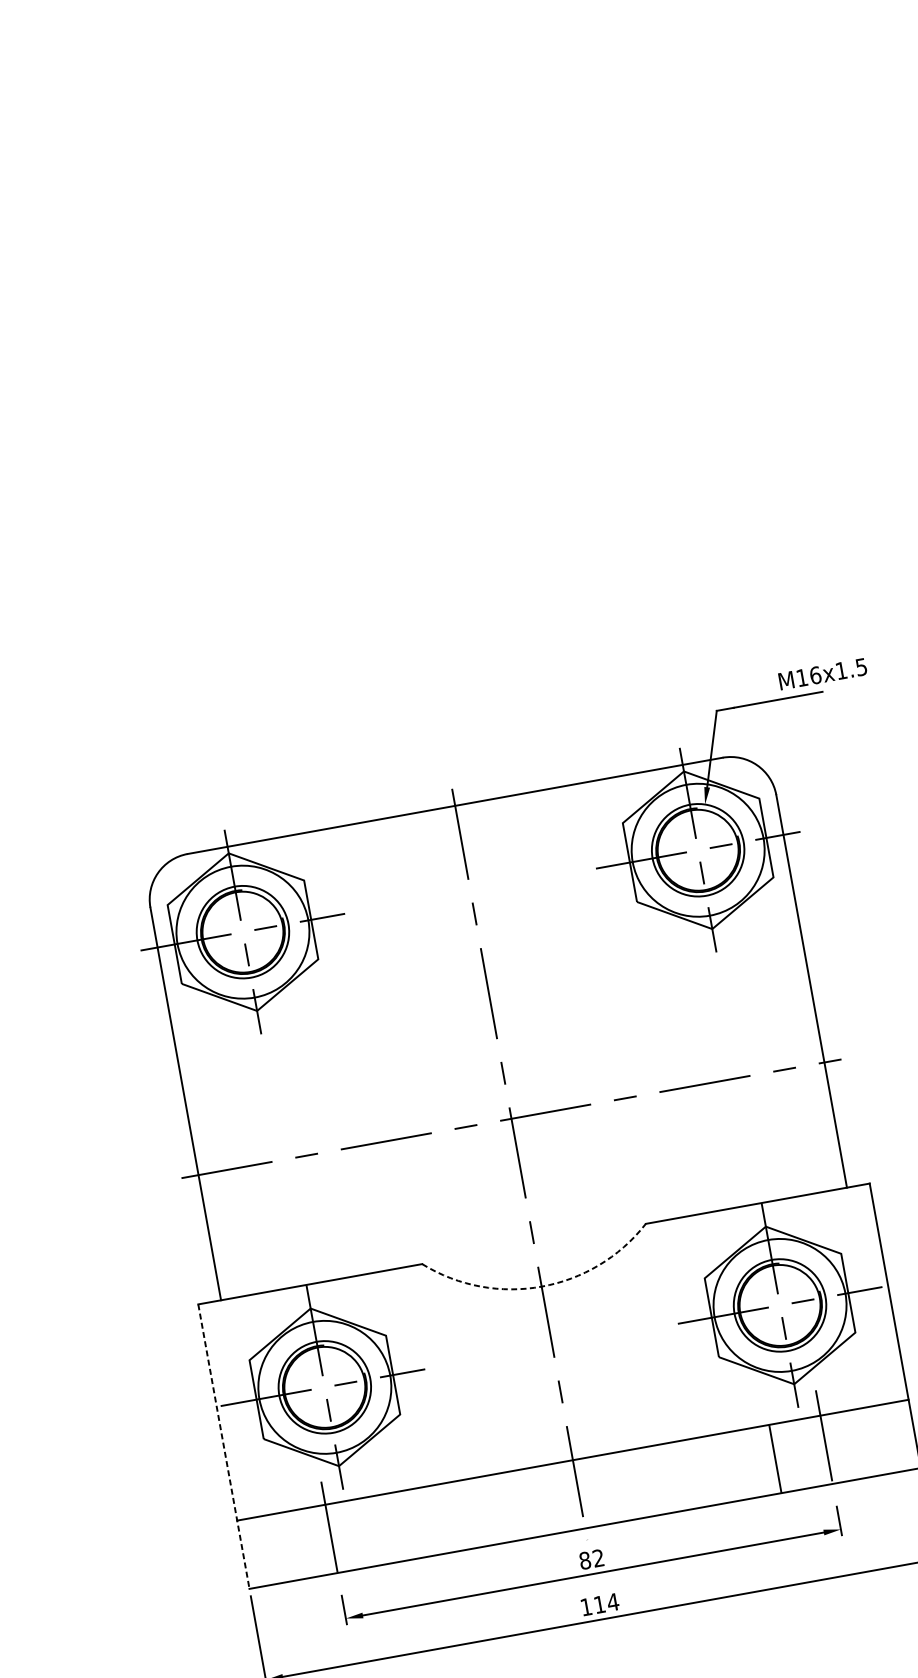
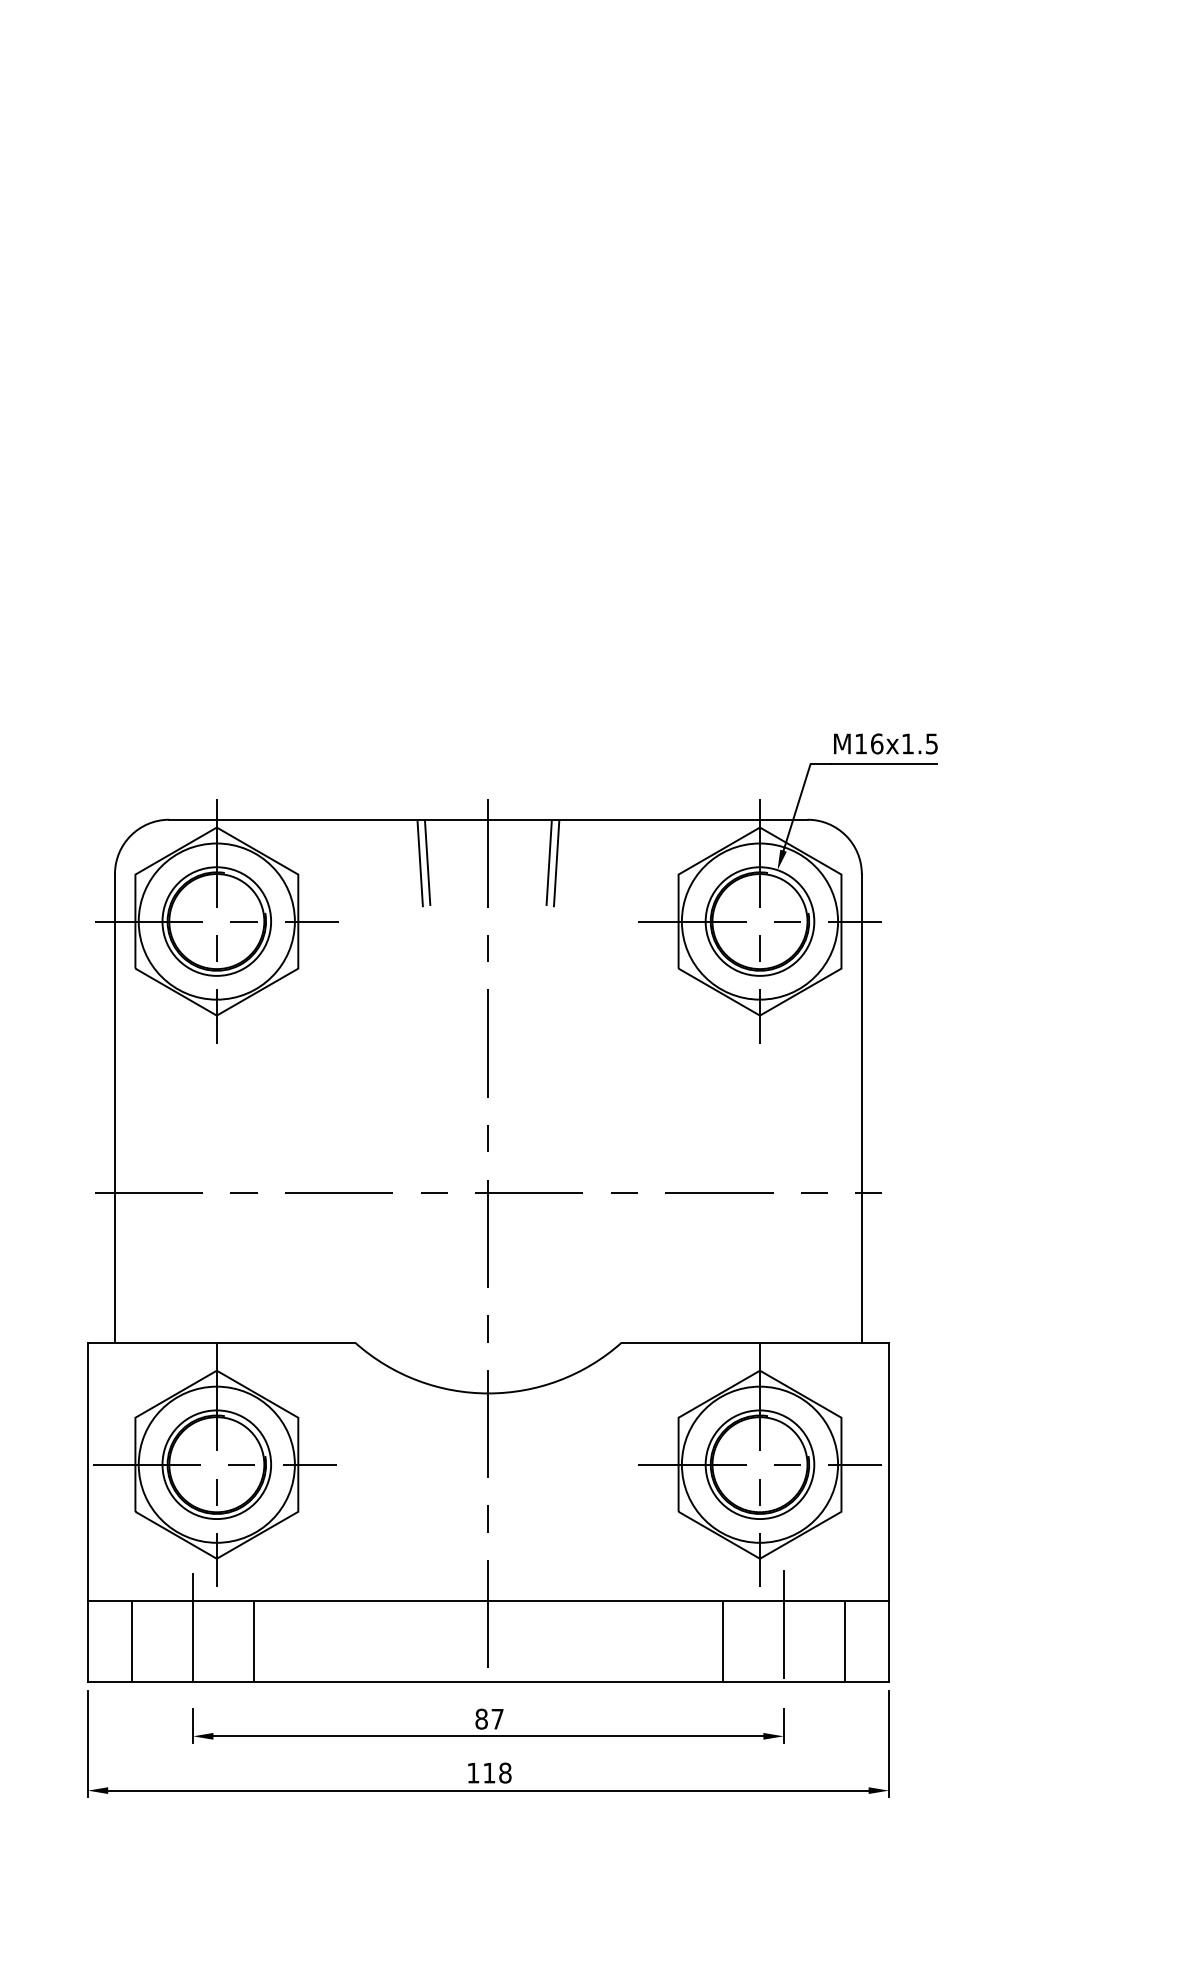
text: (822, 673) -> (885, 743), moved
line: (511, 832) -> (548, 862), added
line: (518, 832) -> (556, 863), added
line: (410, 850) -> (427, 862), added
line: (404, 852) -> (419, 863), added
arc: (541, 1286) -> (488, 1393), dashed -> solid
line: (877, 1440) -> (844, 1641), added
line: (223, 1446) -> (87, 1512), dashed -> solid
line: (383, 1529) -> (254, 1641), added
line: (279, 1548) -> (131, 1641), added
text: (598, 1557) -> (497, 1718), 82 -> 87
text: (612, 1601) -> (504, 1772), 114 -> 118

